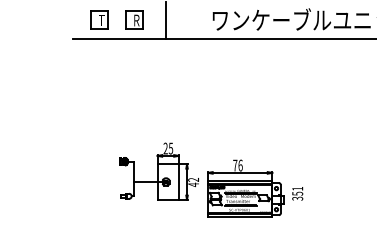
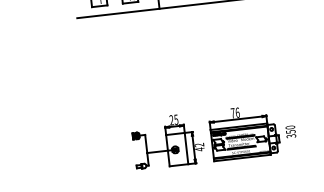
part: (158, 171) -> (167, 141), moved
text: (297, 188) -> (290, 127), 351 -> 350

